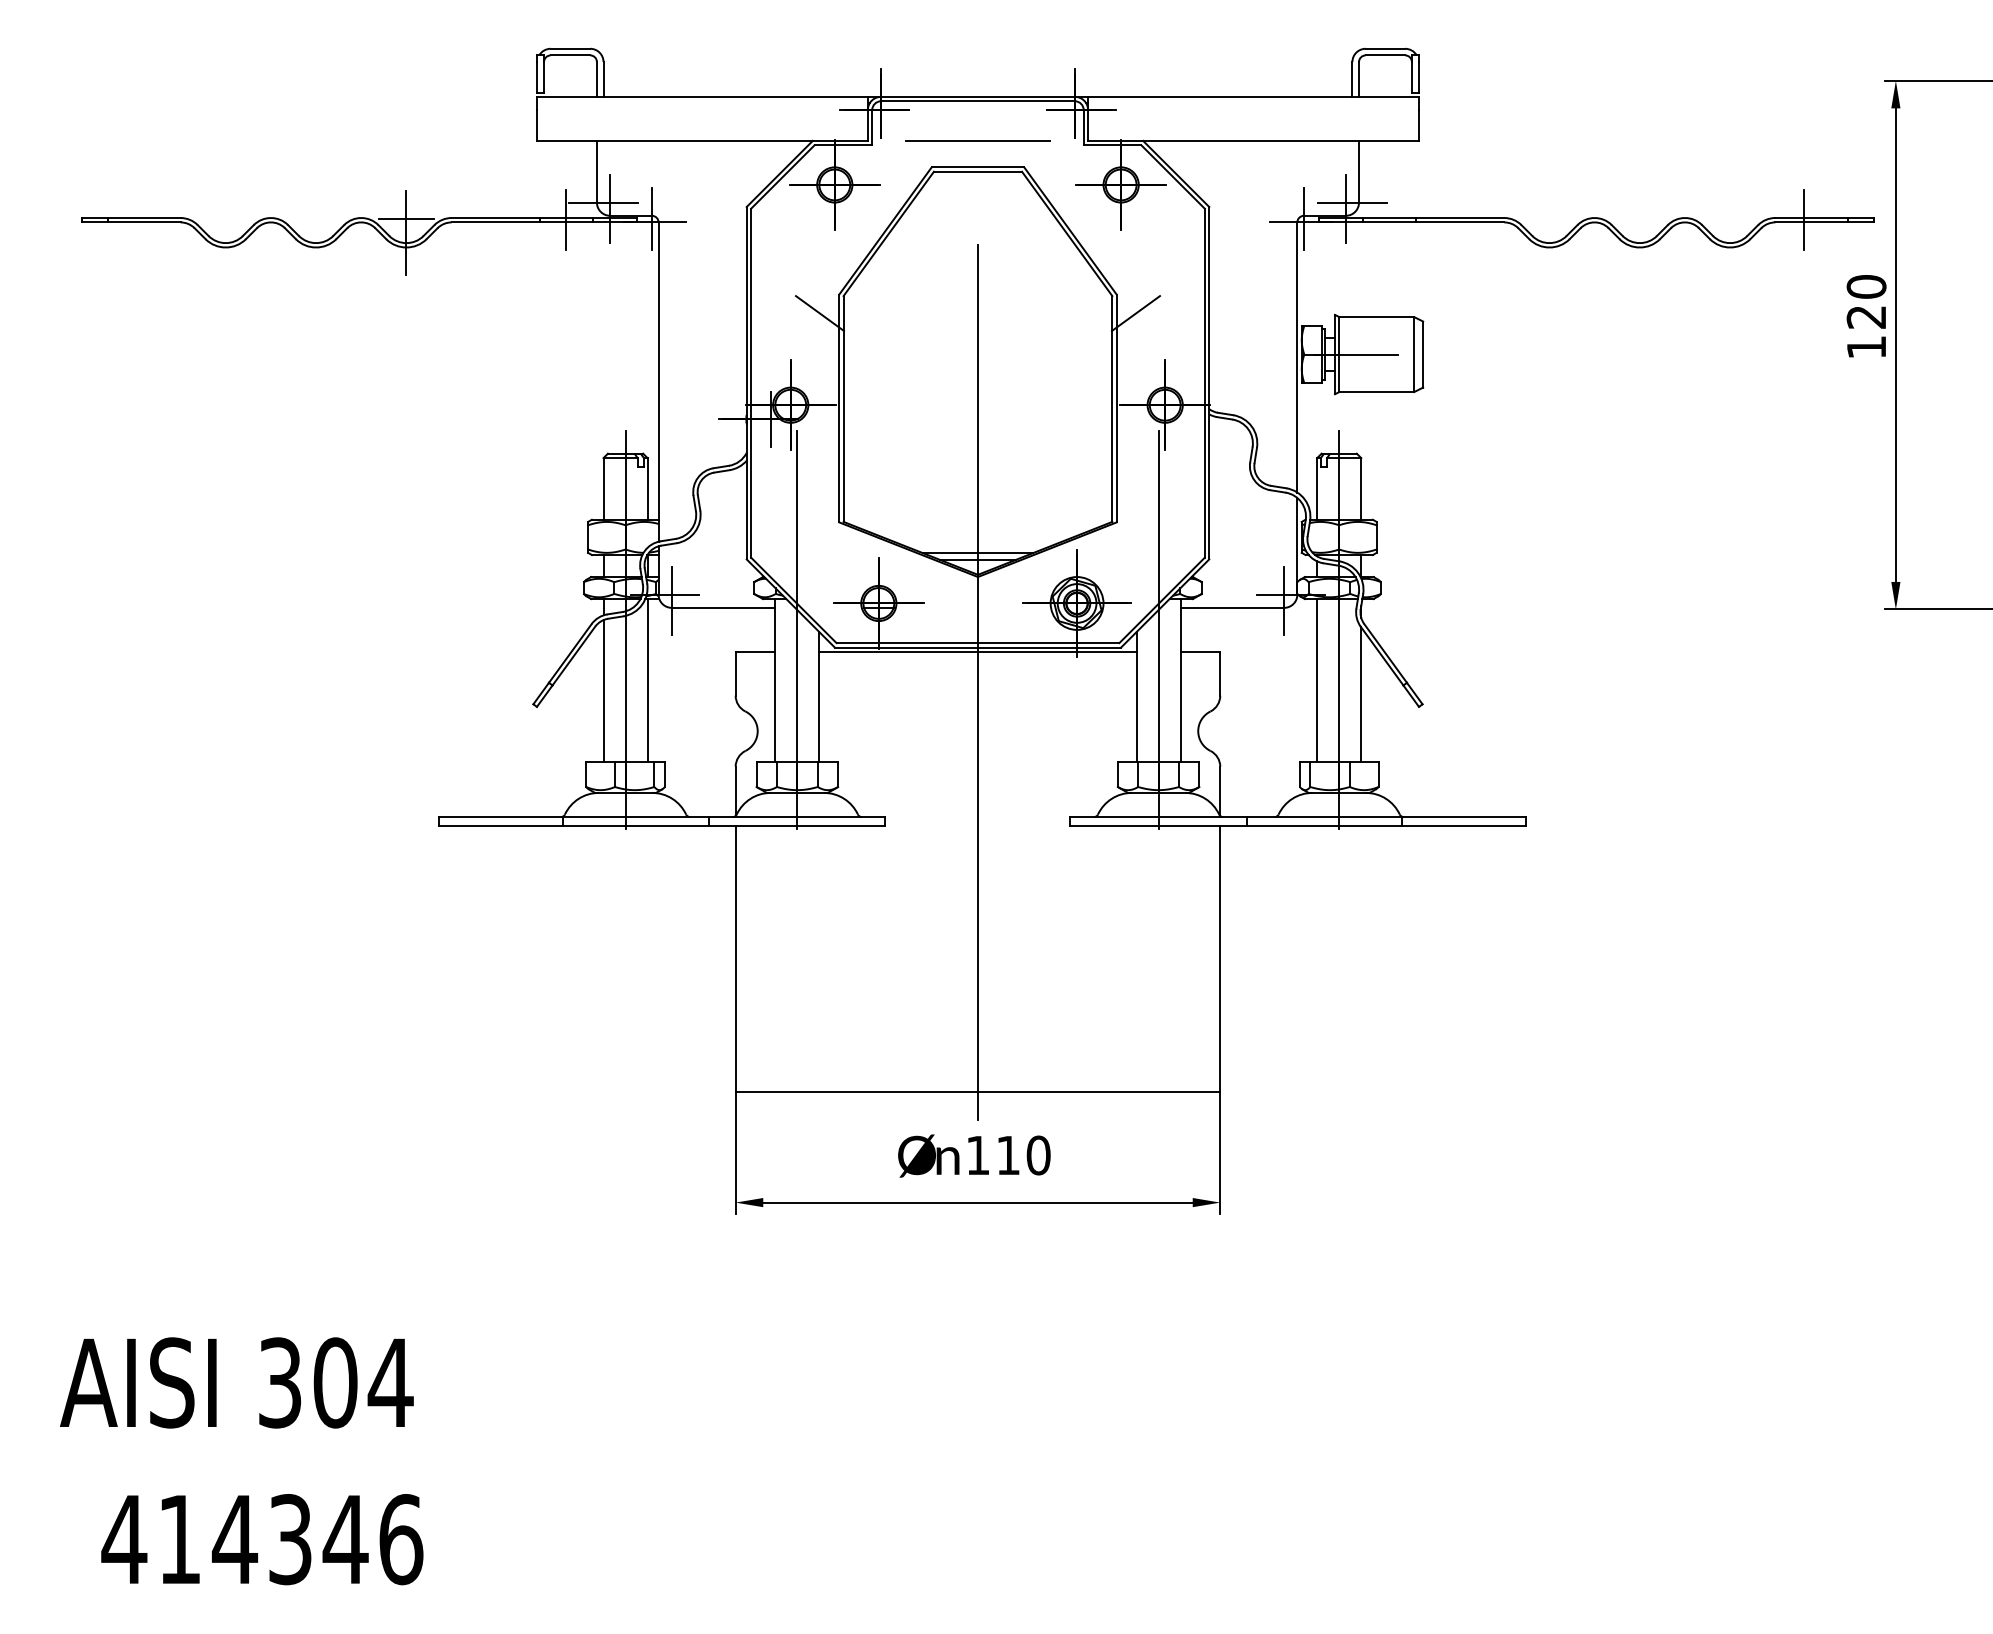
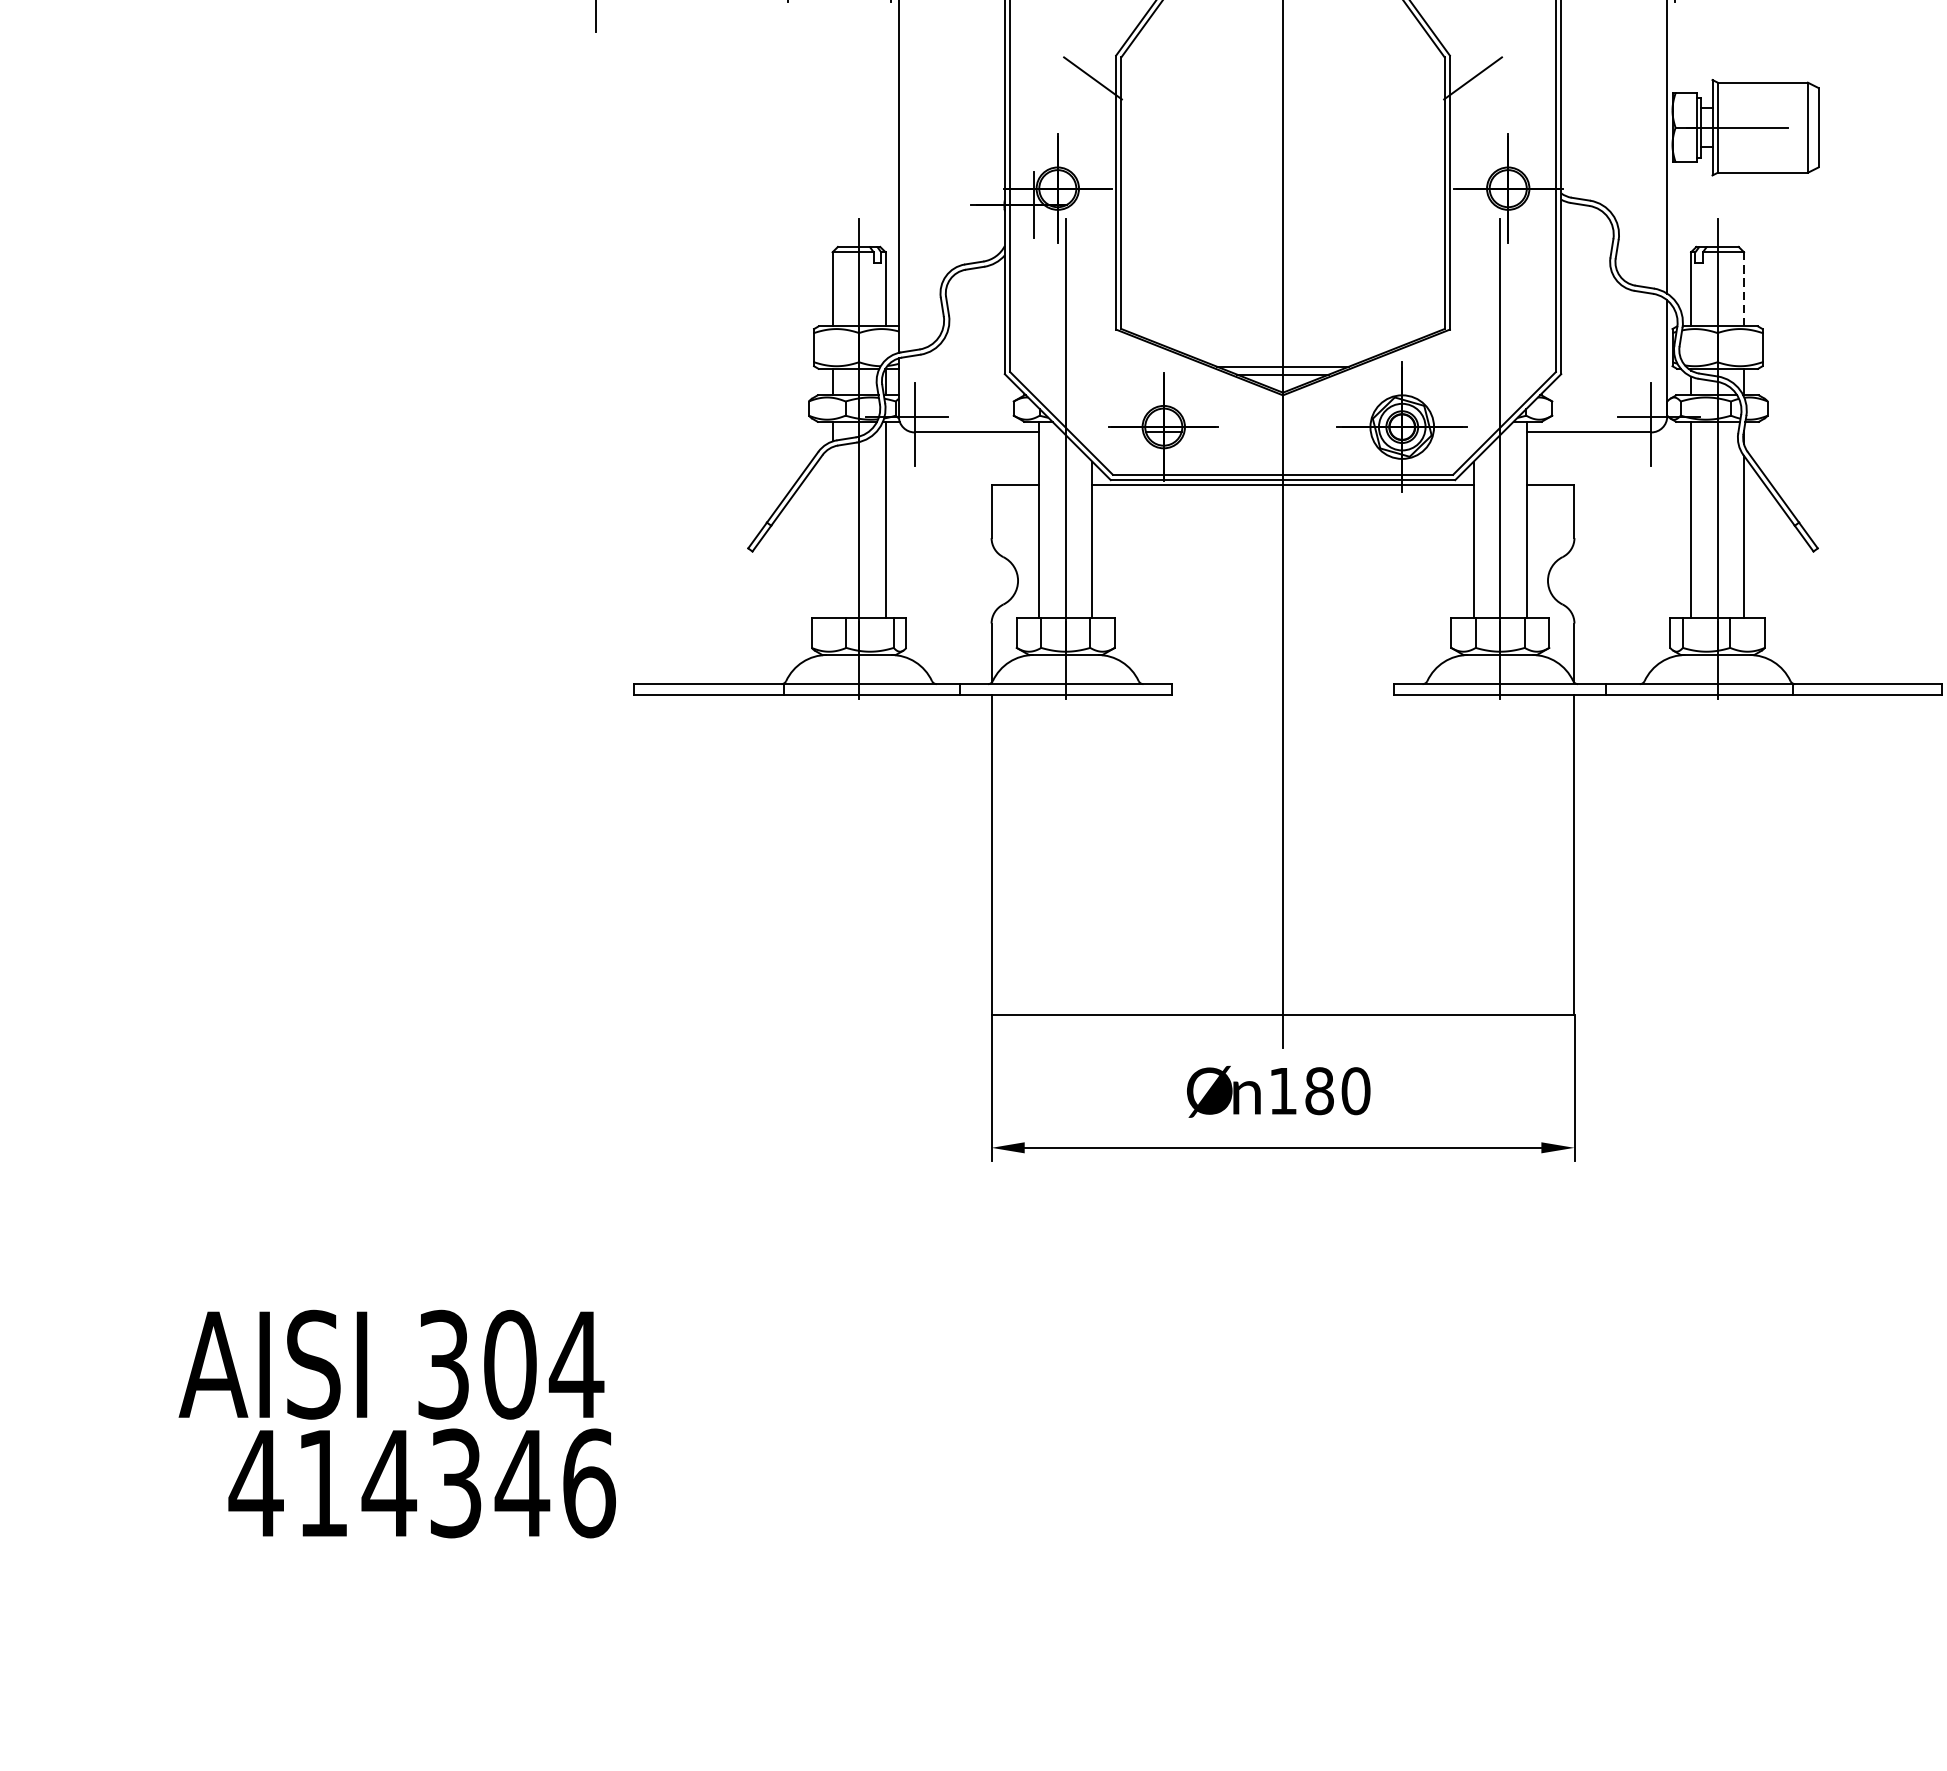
line: (1361, 488) -> (1744, 288), solid -> dashed
line: (603, 691) -> (832, 533), removed
text: (1008, 1155) -> (1319, 1091), 110 -> 180
text: (262, 1539) -> (422, 1483), moved

